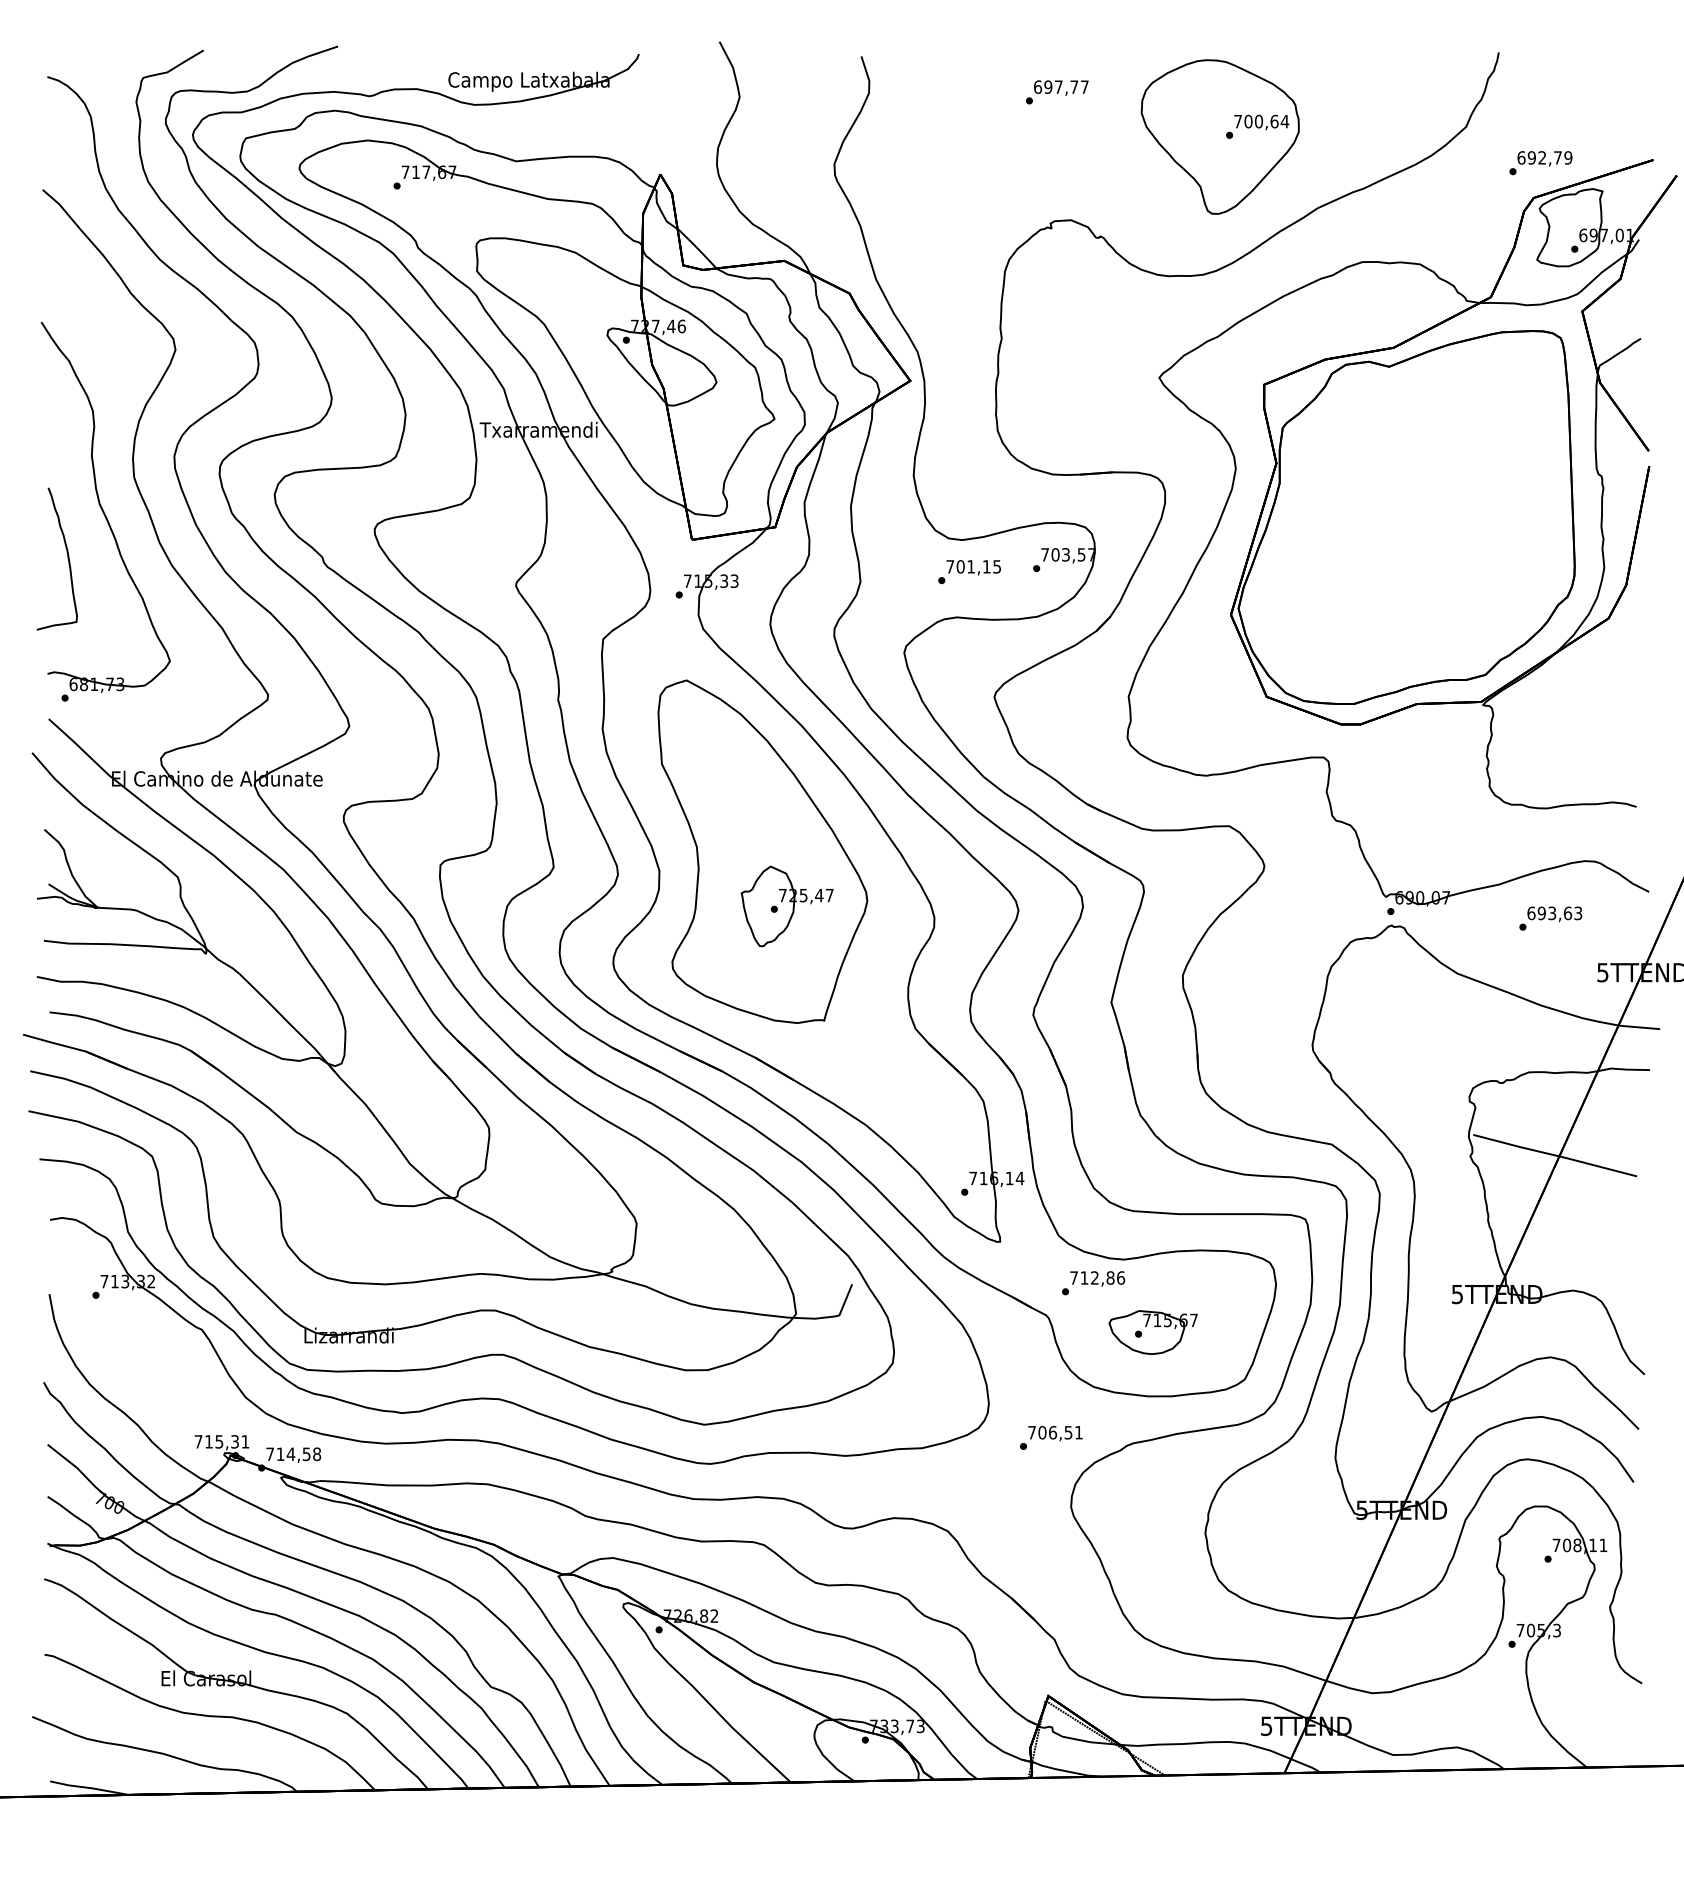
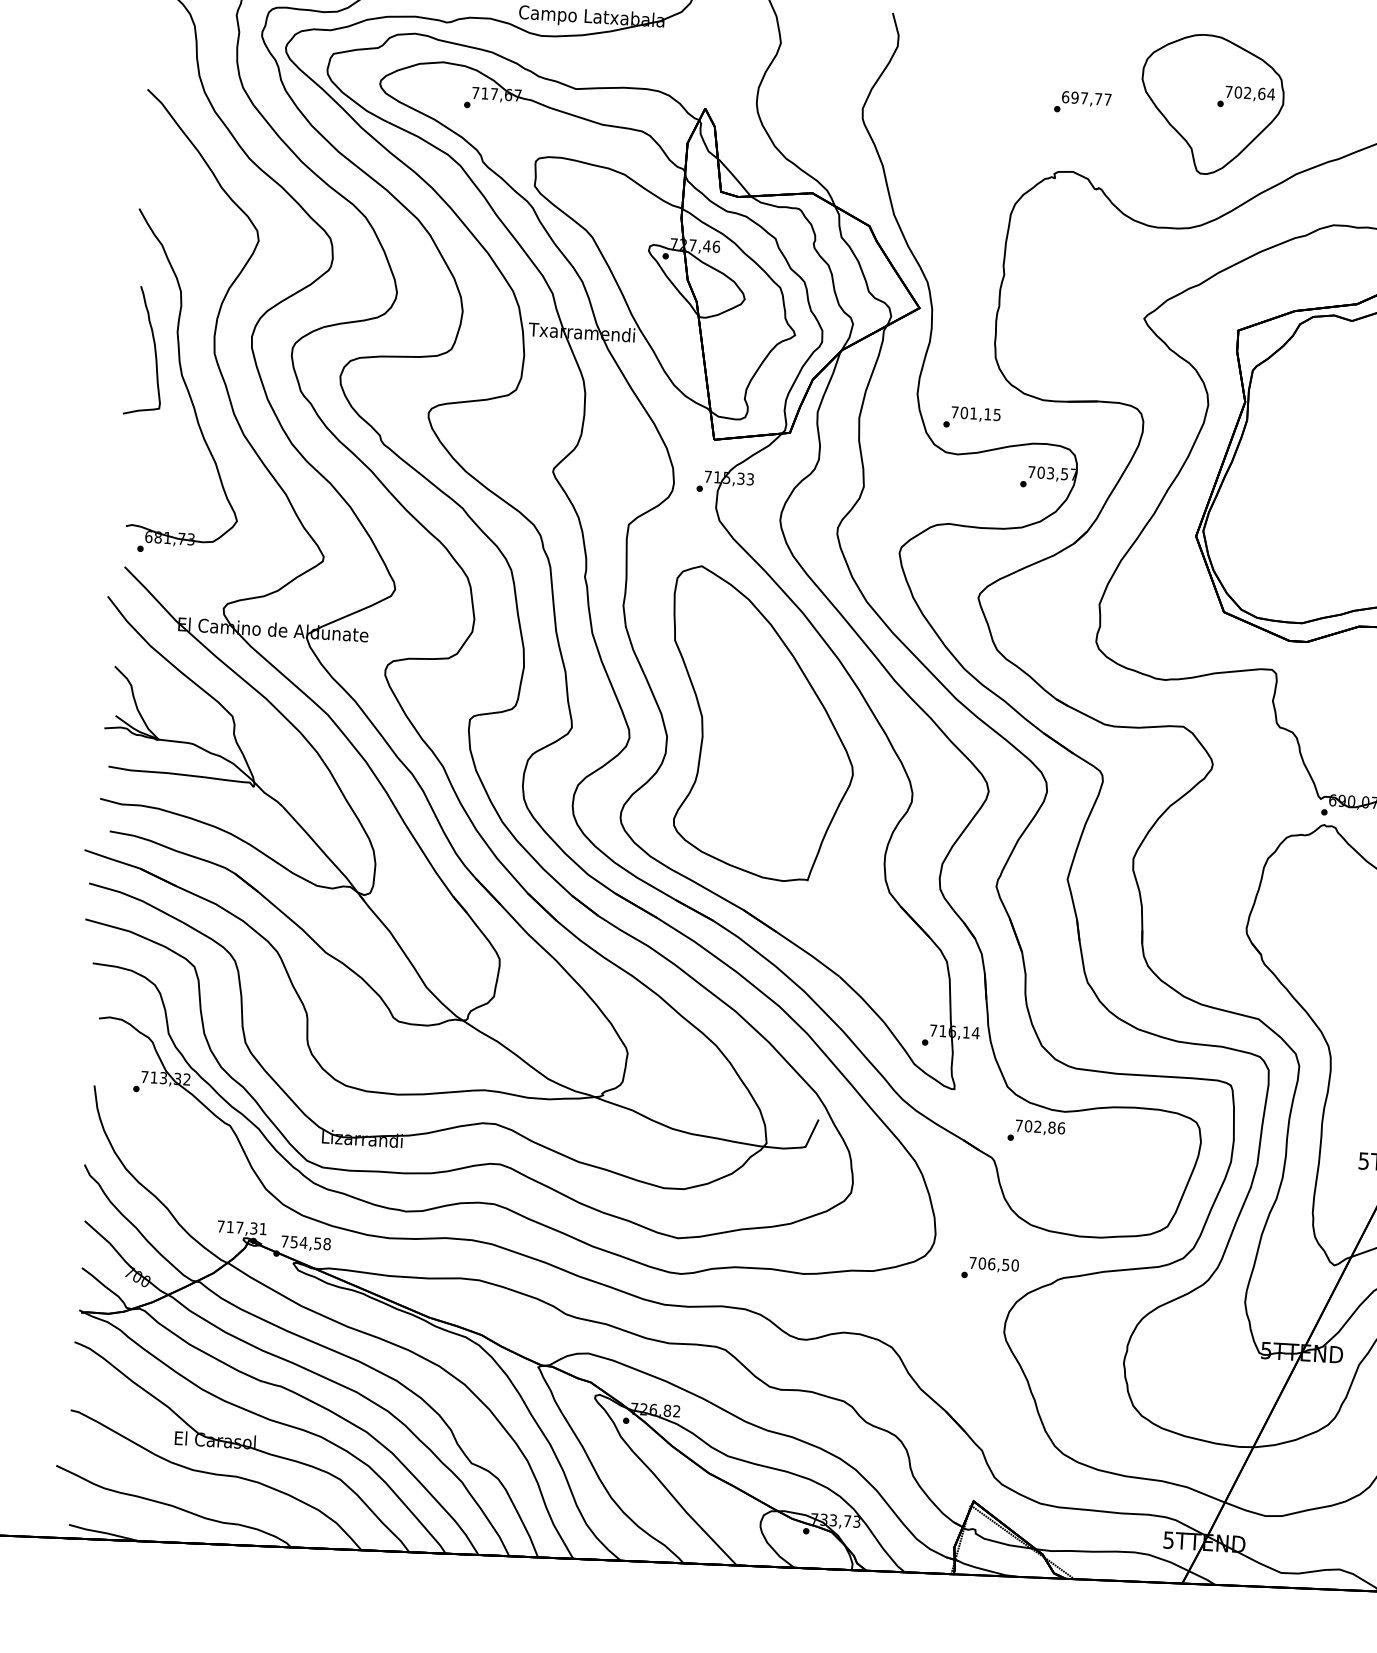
text: (1057, 92) -> (1083, 103), moved
text: (1258, 121) -> (1247, 92), 700,64 -> 702,64
curve: (67, 558) -> (154, 351), moved
text: (969, 572) -> (971, 418), moved
part: (786, 906) -> (779, 775), removed
text: (1084, 1277) -> (1028, 1125), 712,86 -> 702,86
part: (1152, 1332) -> (1086, 1179), removed
text: (1078, 1432) -> (1014, 1265), 706,51 -> 706,50
text: (219, 1441) -> (239, 1227), 715,31 -> 717,31
text: (280, 1454) -> (294, 1242), 714,58 -> 754,58

